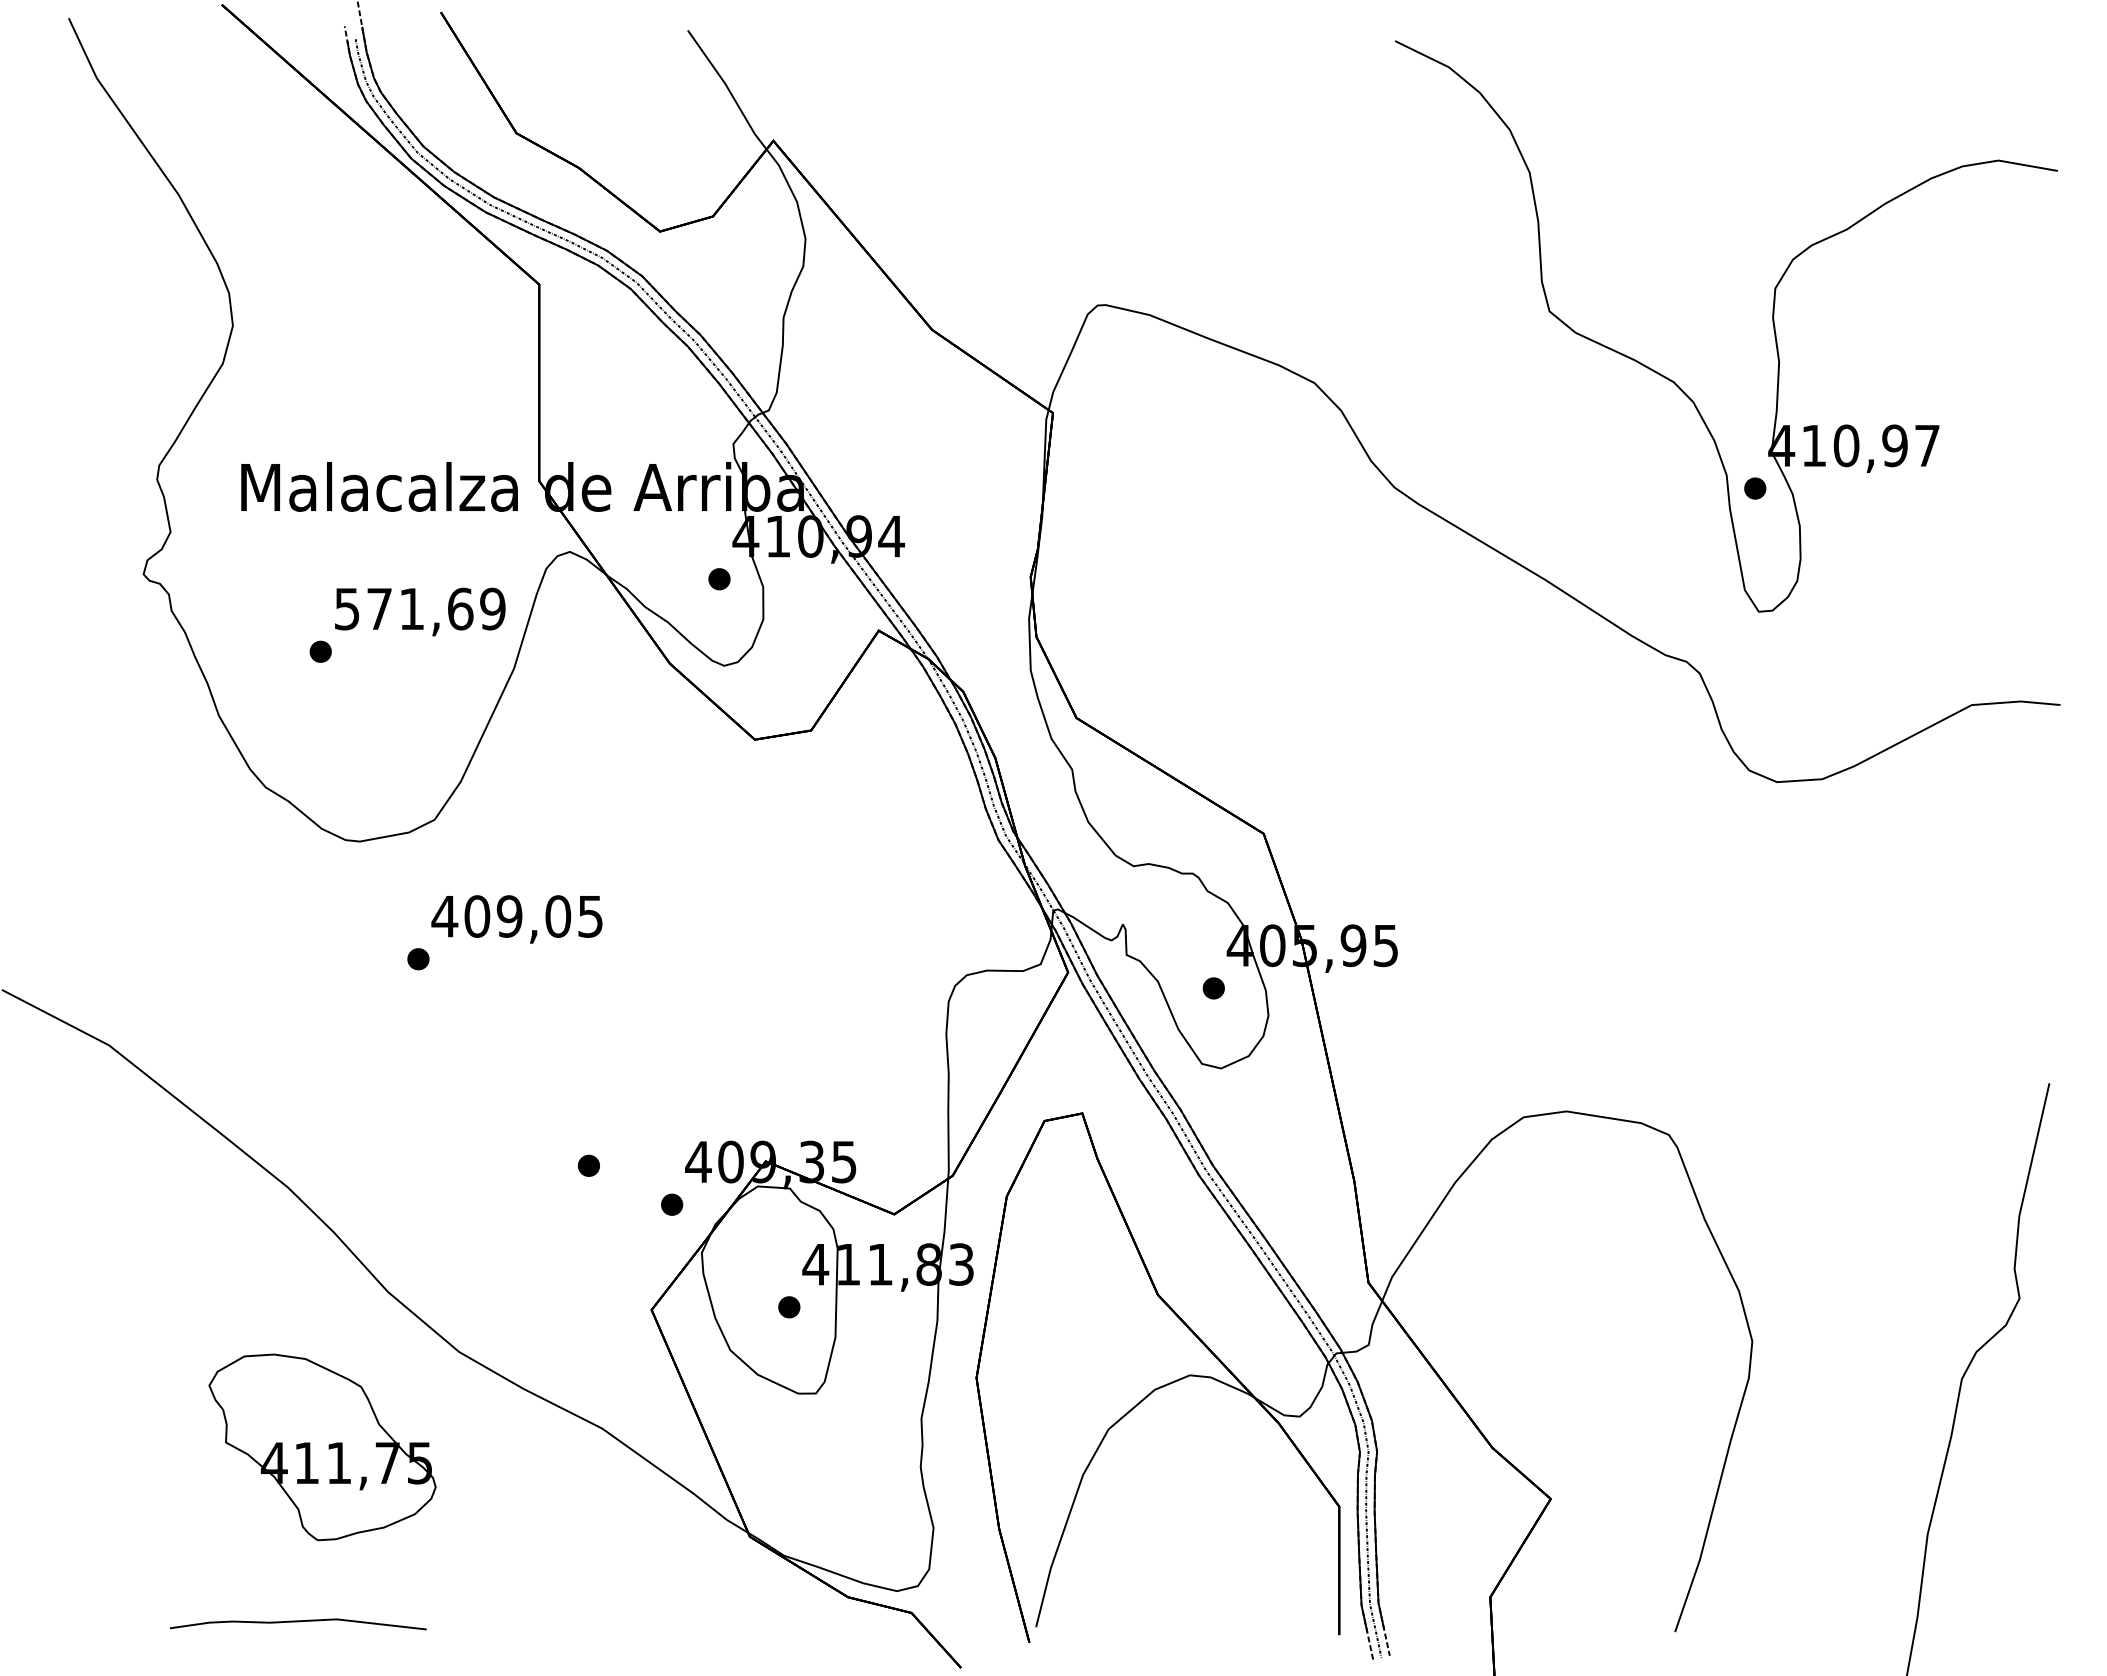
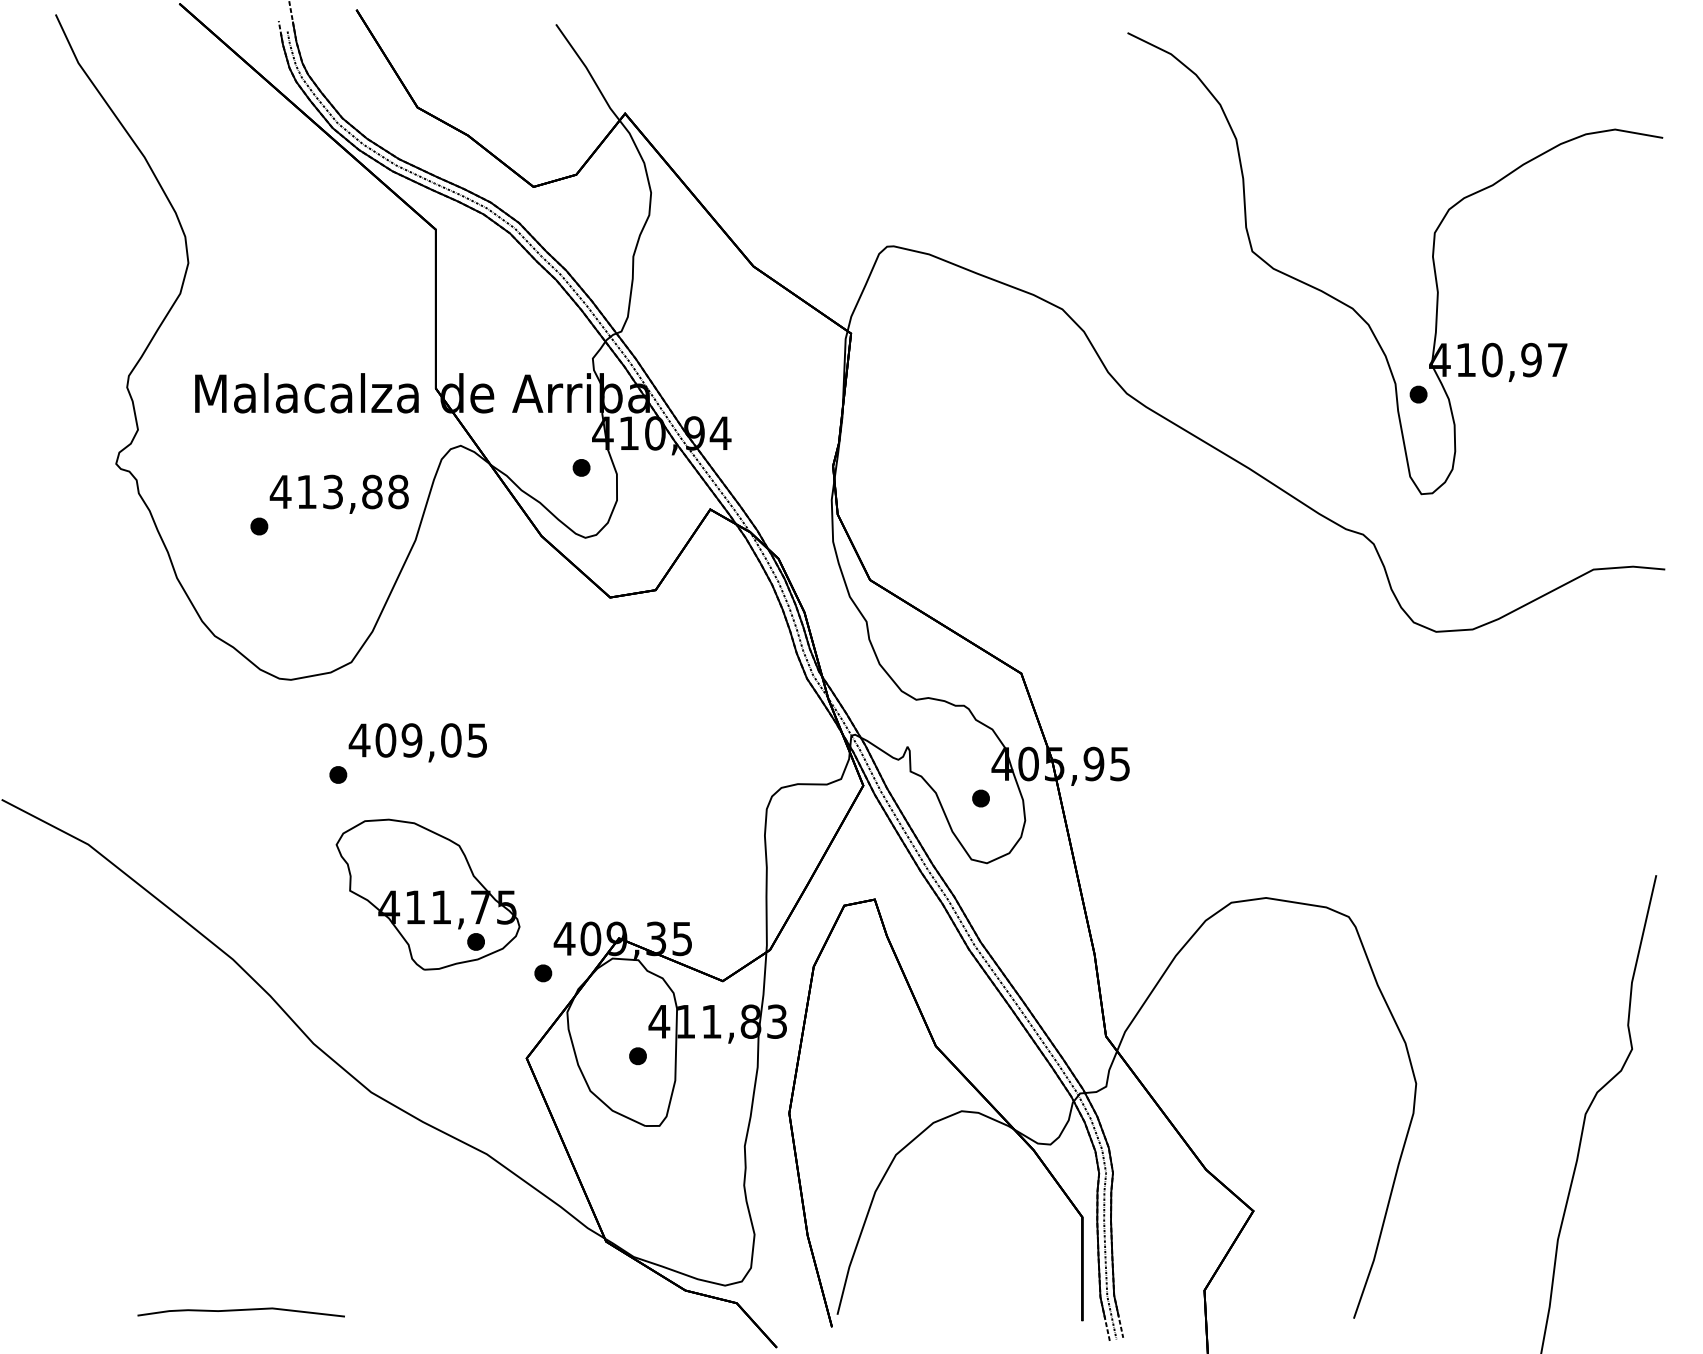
text: (419, 608) -> (339, 491), 571,69 -> 413,88
part: (322, 1447) -> (428, 894), moved

